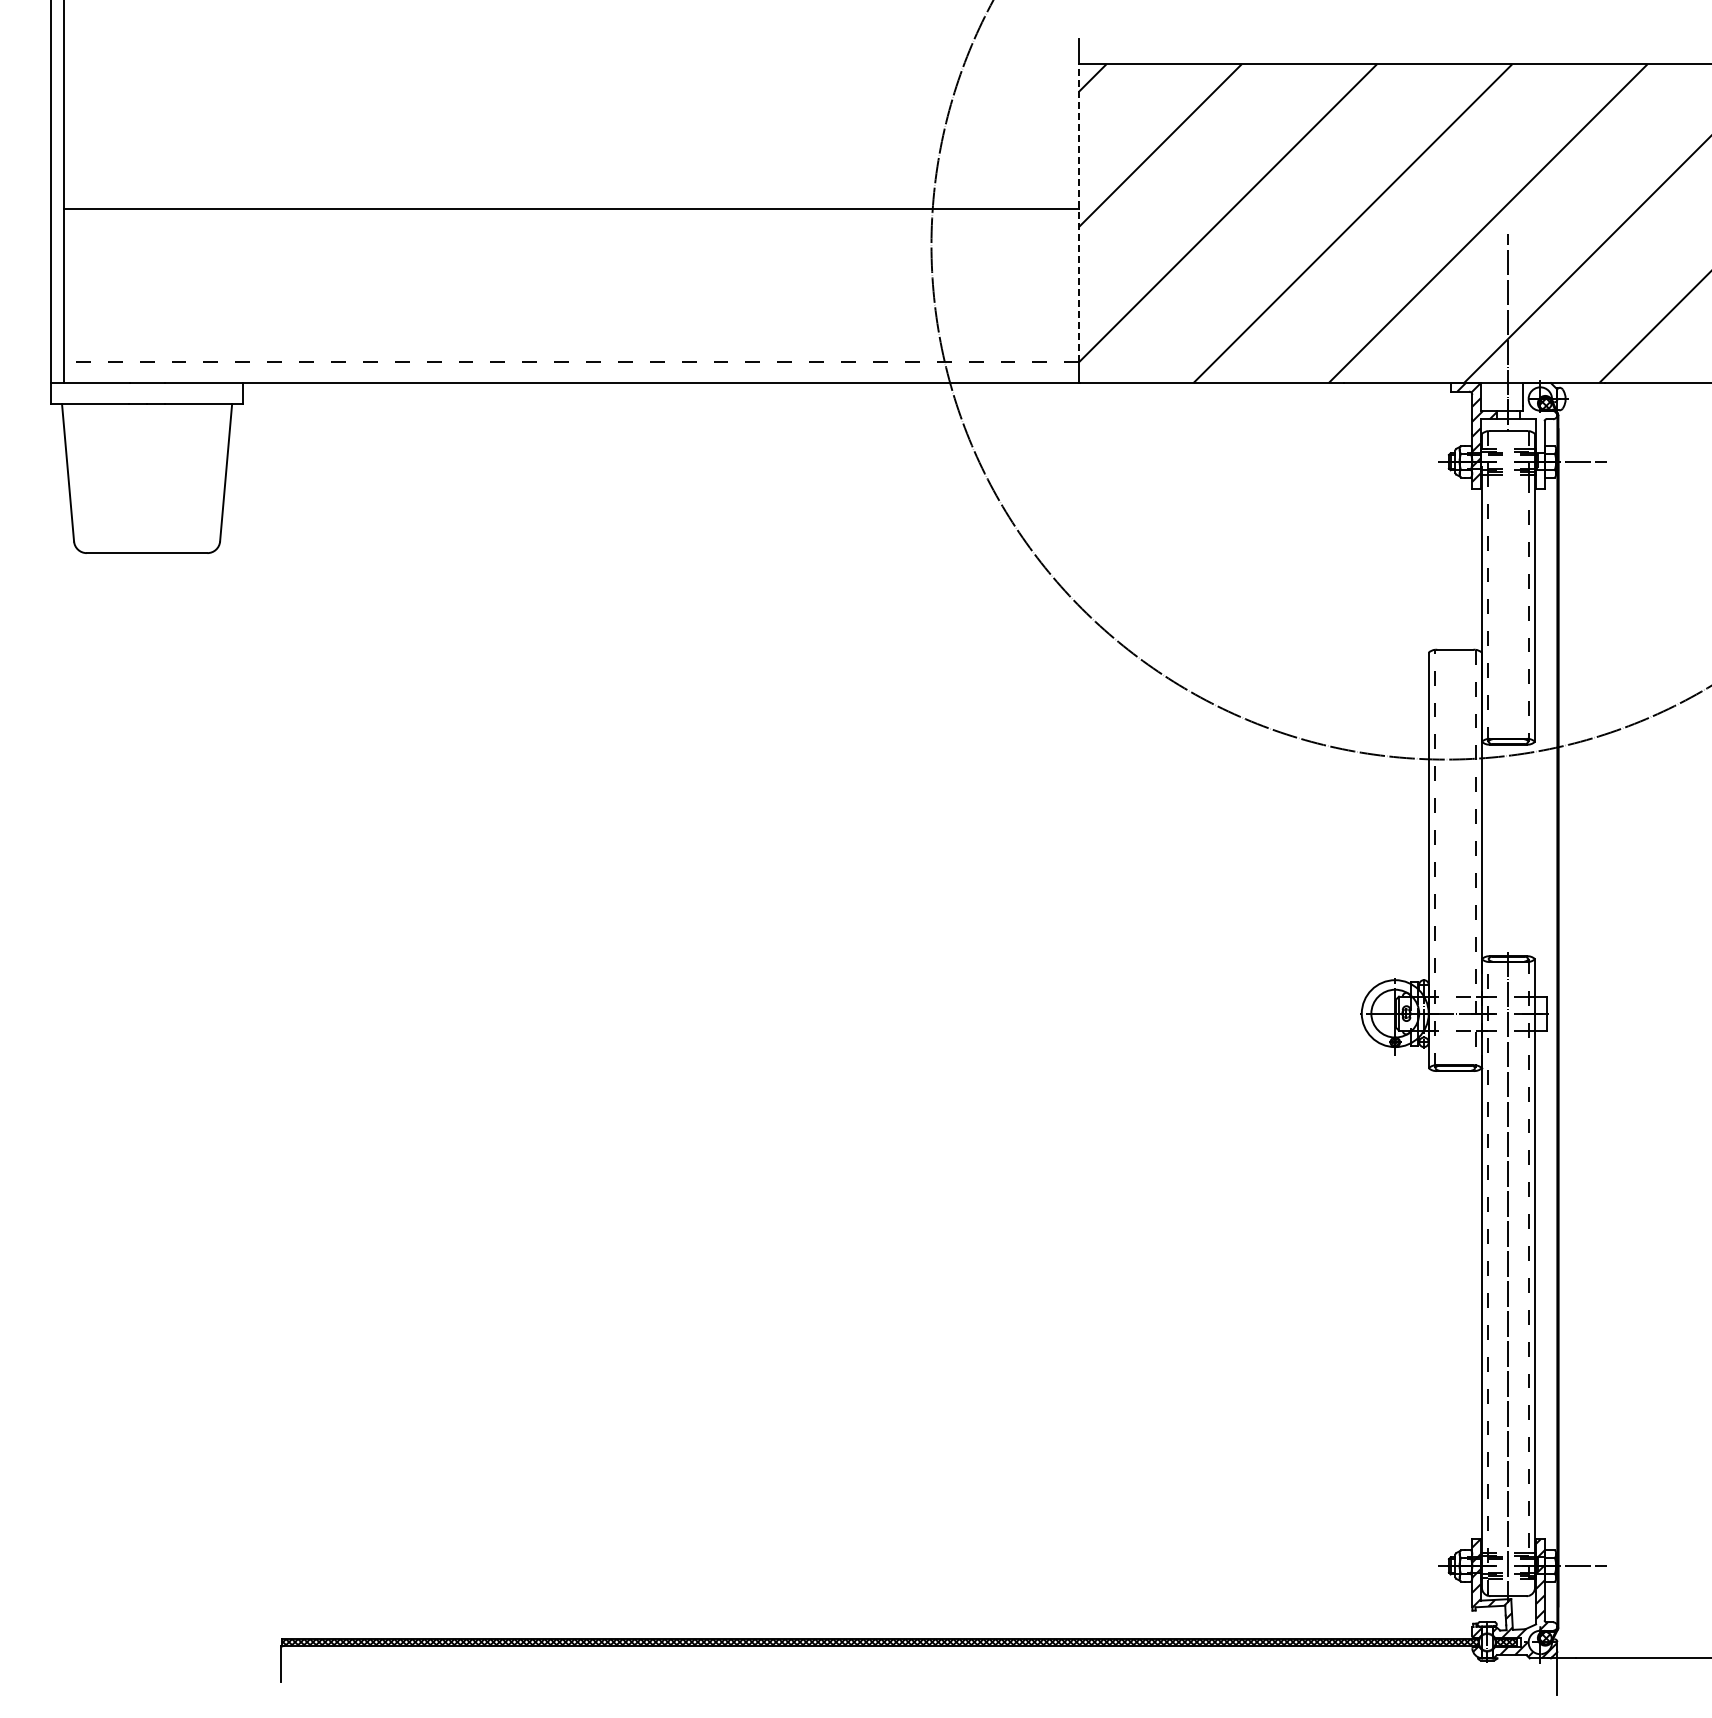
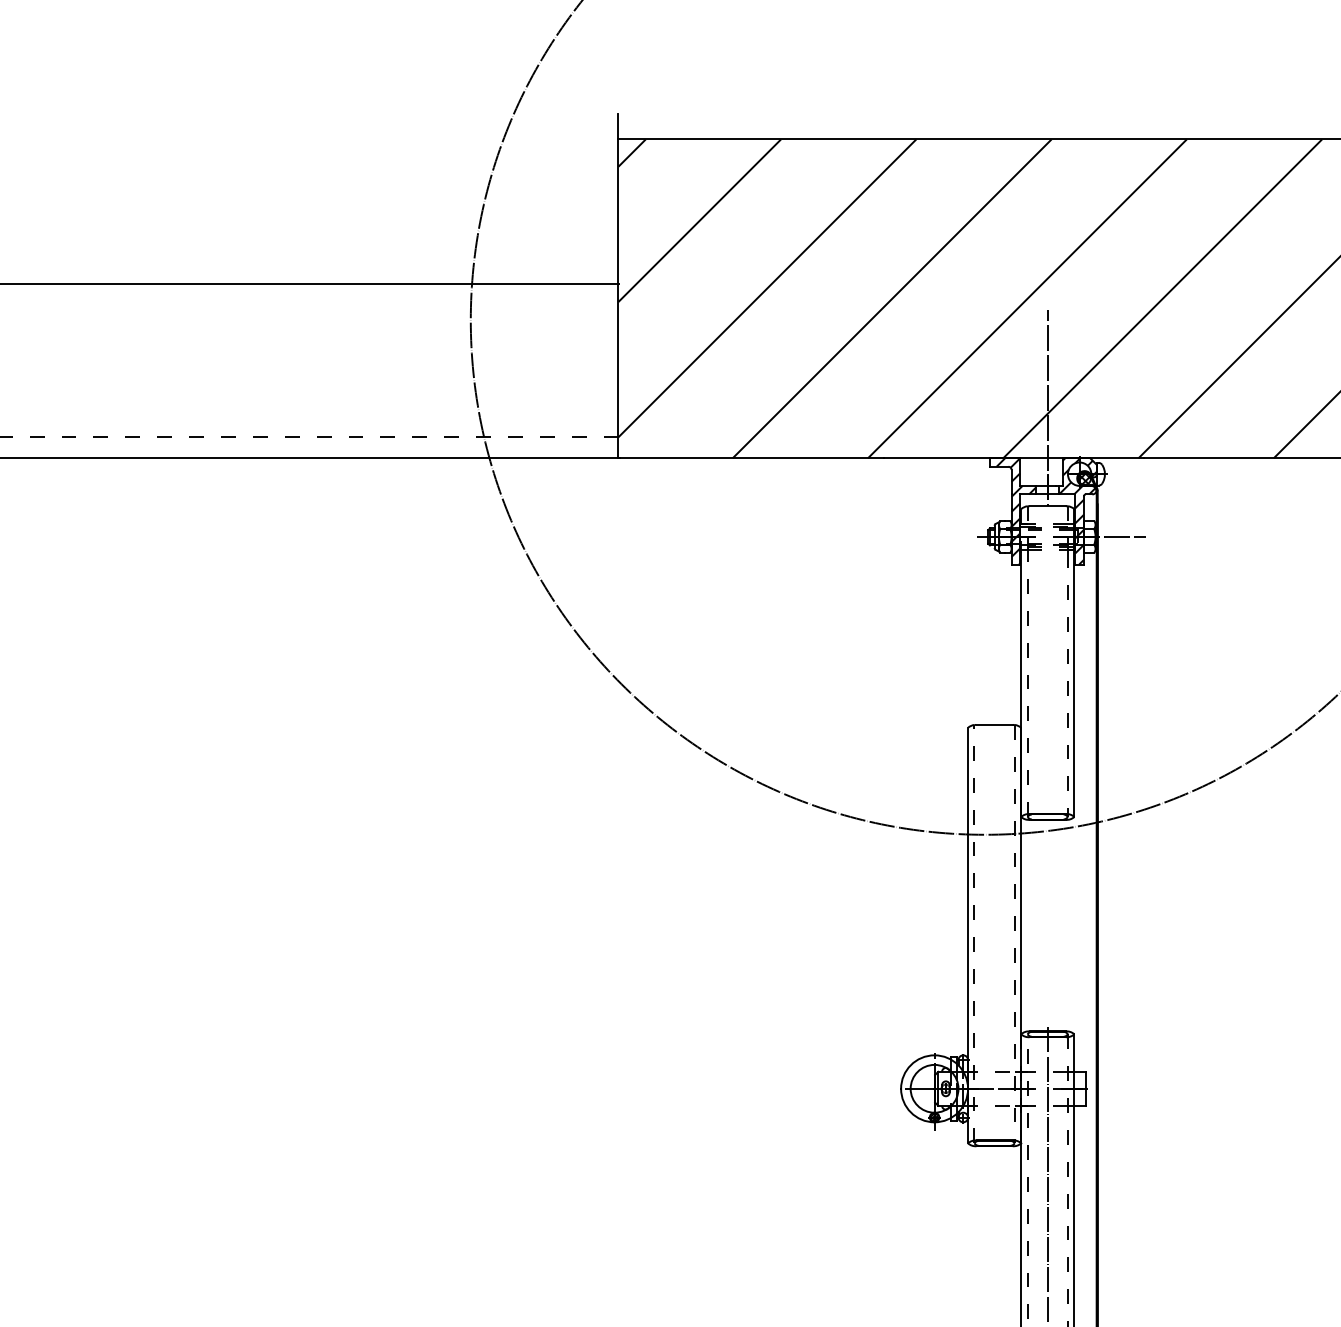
line: (1079, 213) -> (618, 288), dashed -> solid
hatch: (1538, 436) -> (1077, 511), added

